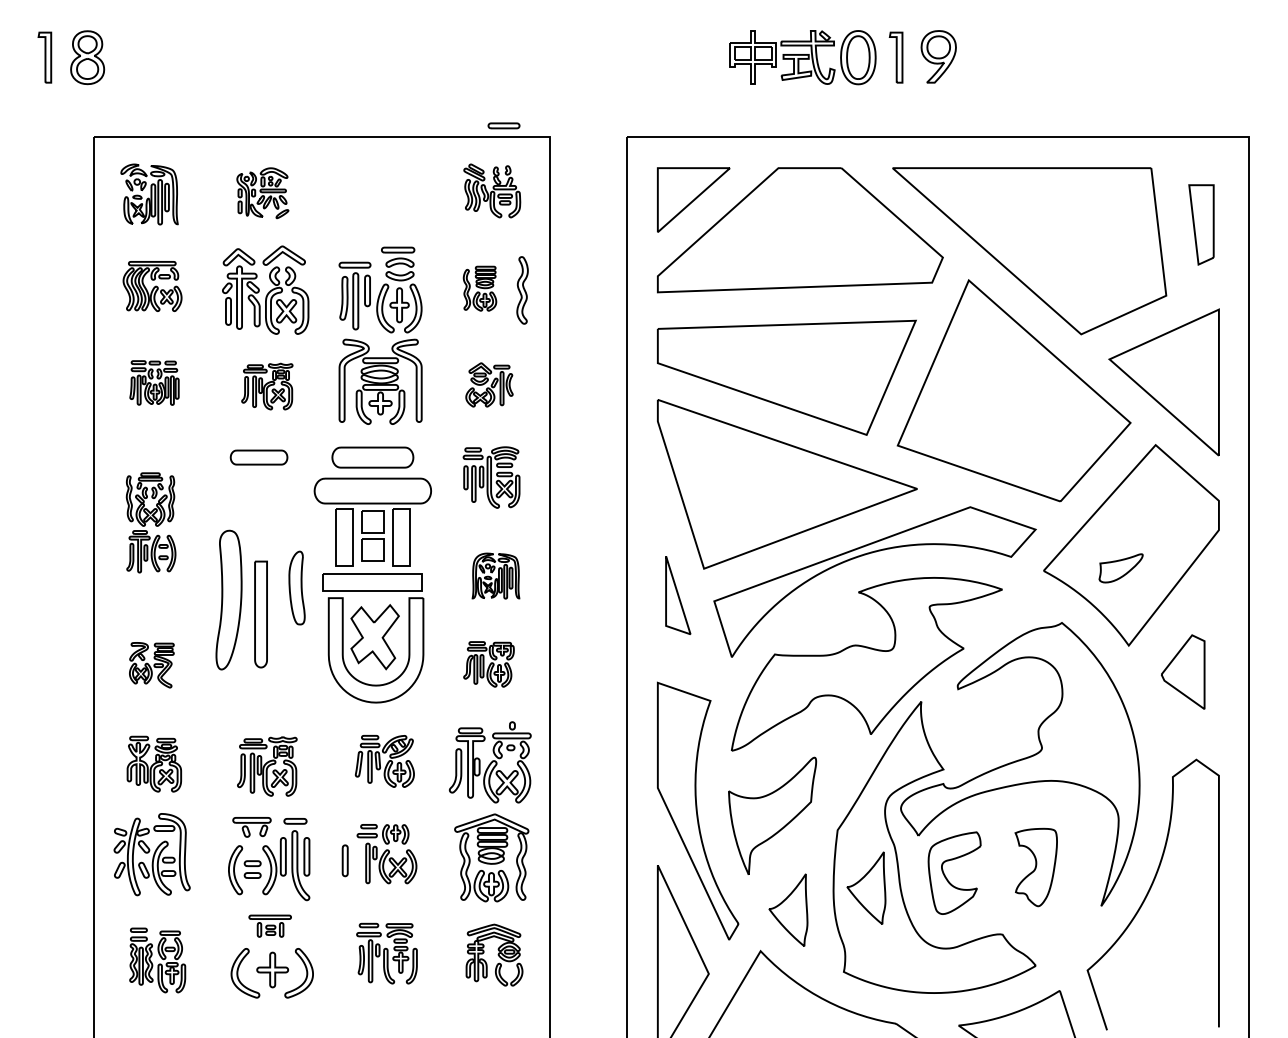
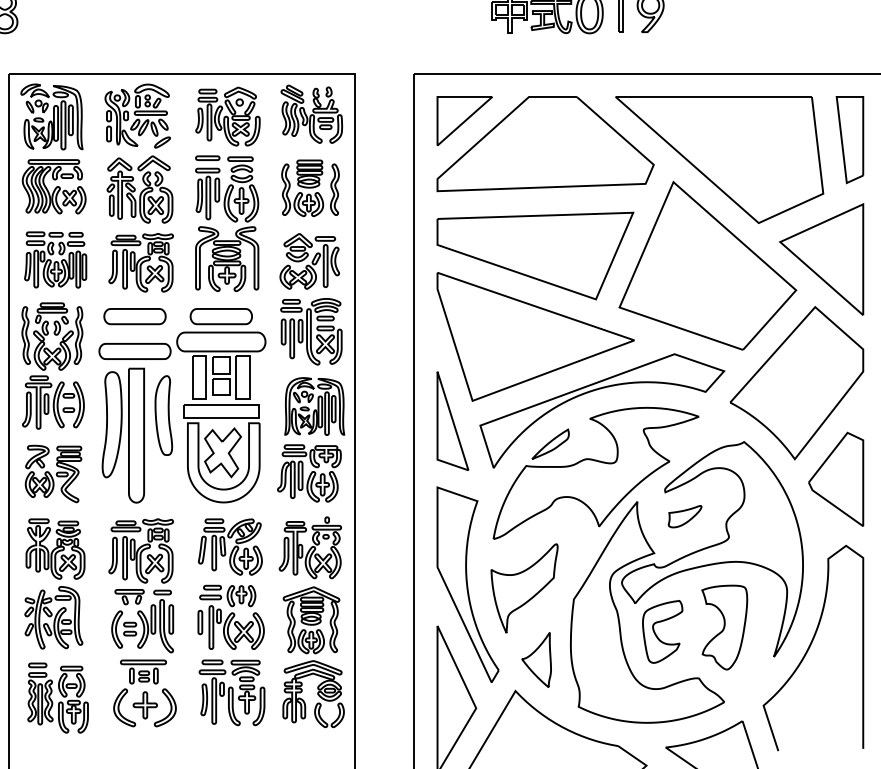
part: (503, 125) -> (207, 157), moved
part: (492, 190) -> (312, 113), size x1.43
part: (262, 192) -> (137, 115), size x1.67
part: (149, 194) -> (51, 116), size x1.43
part: (381, 194) -> (227, 116), added
part: (1201, 224) -> (850, 139), size x1.43
part: (152, 286) -> (54, 186), size x1.43
part: (479, 288) -> (302, 188), size x1.67
part: (154, 382) -> (55, 259), size x1.67
part: (489, 384) -> (309, 261), size x1.67
part: (267, 386) -> (141, 262), size x1.67
part: (258, 457) -> (134, 316), size x1.43
part: (491, 477) -> (311, 331), size x1.43
part: (258, 503) -> (134, 351), added
part: (150, 522) -> (52, 365), size x1.67
part: (1120, 568) -> (684, 516), moved
part: (495, 575) -> (314, 406), size x1.67
part: (296, 587) -> (163, 415), size x1.43
part: (678, 595) -> (453, 421), size x1.67
part: (260, 614) -> (136, 435), size x1.67
part: (806, 625) -> (550, 443), added
part: (488, 664) -> (309, 473), size x1.67
part: (151, 665) -> (53, 474), size x1.67
part: (1182, 671) -> (835, 478), size x1.67
part: (384, 761) -> (230, 547), size x1.43
part: (154, 764) -> (55, 549), size x1.43
part: (267, 766) -> (141, 550), size x1.43
part: (386, 853) -> (231, 616), size x1.43
part: (1035, 867) -> (724, 627), size x1.43
part: (866, 887) -> (595, 642), removed
part: (269, 926) -> (142, 672), size x1.43
part: (386, 953) -> (231, 692), size x1.43
part: (494, 954) -> (313, 693), size x1.43
part: (157, 960) -> (57, 698), size x1.43

